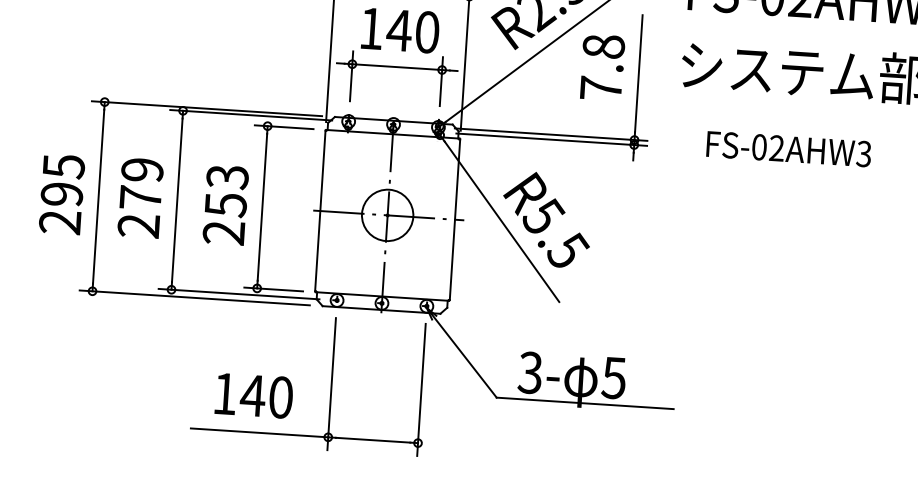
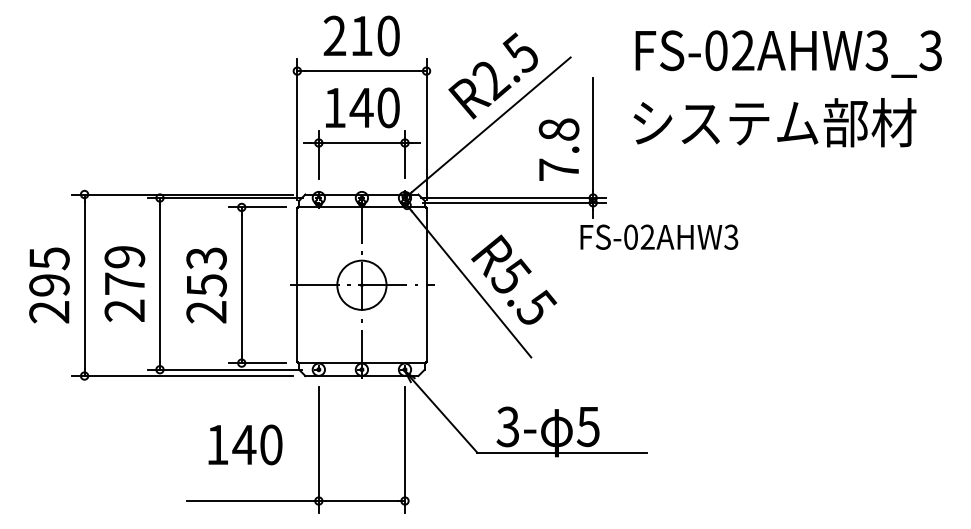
text: (601, 67) -> (558, 149), moved
text: (789, 148) -> (659, 236), moved
text: (254, 395) -> (245, 444), moved

